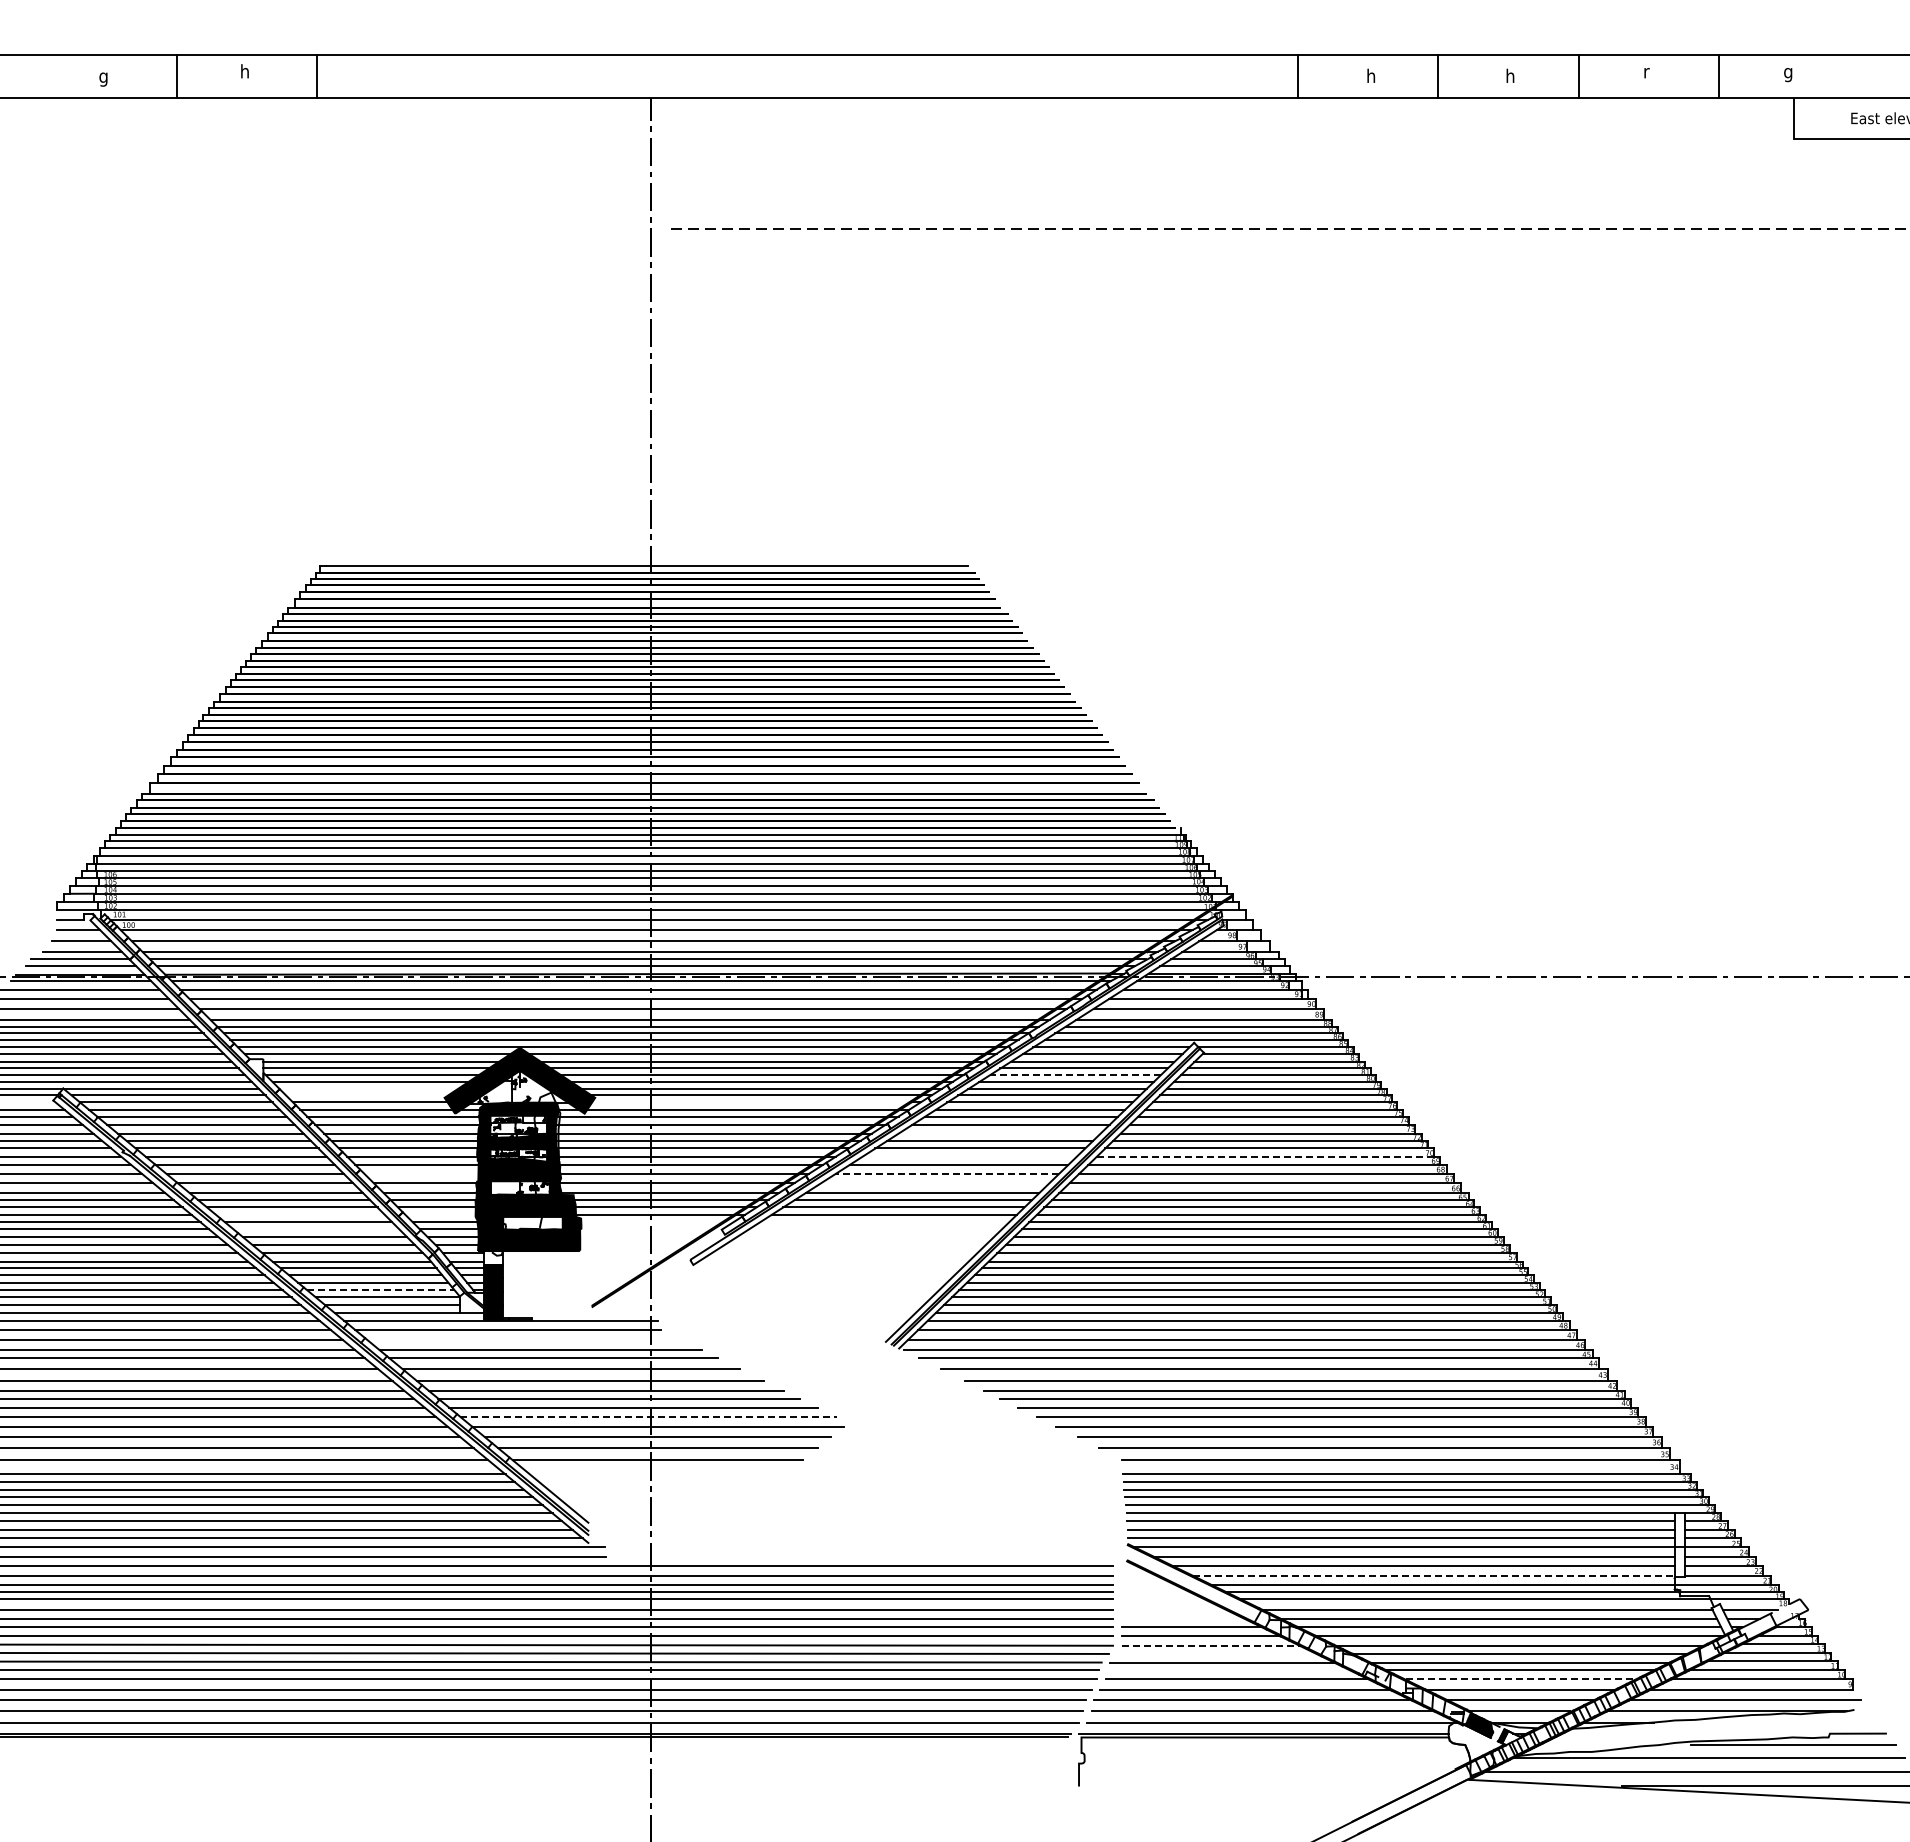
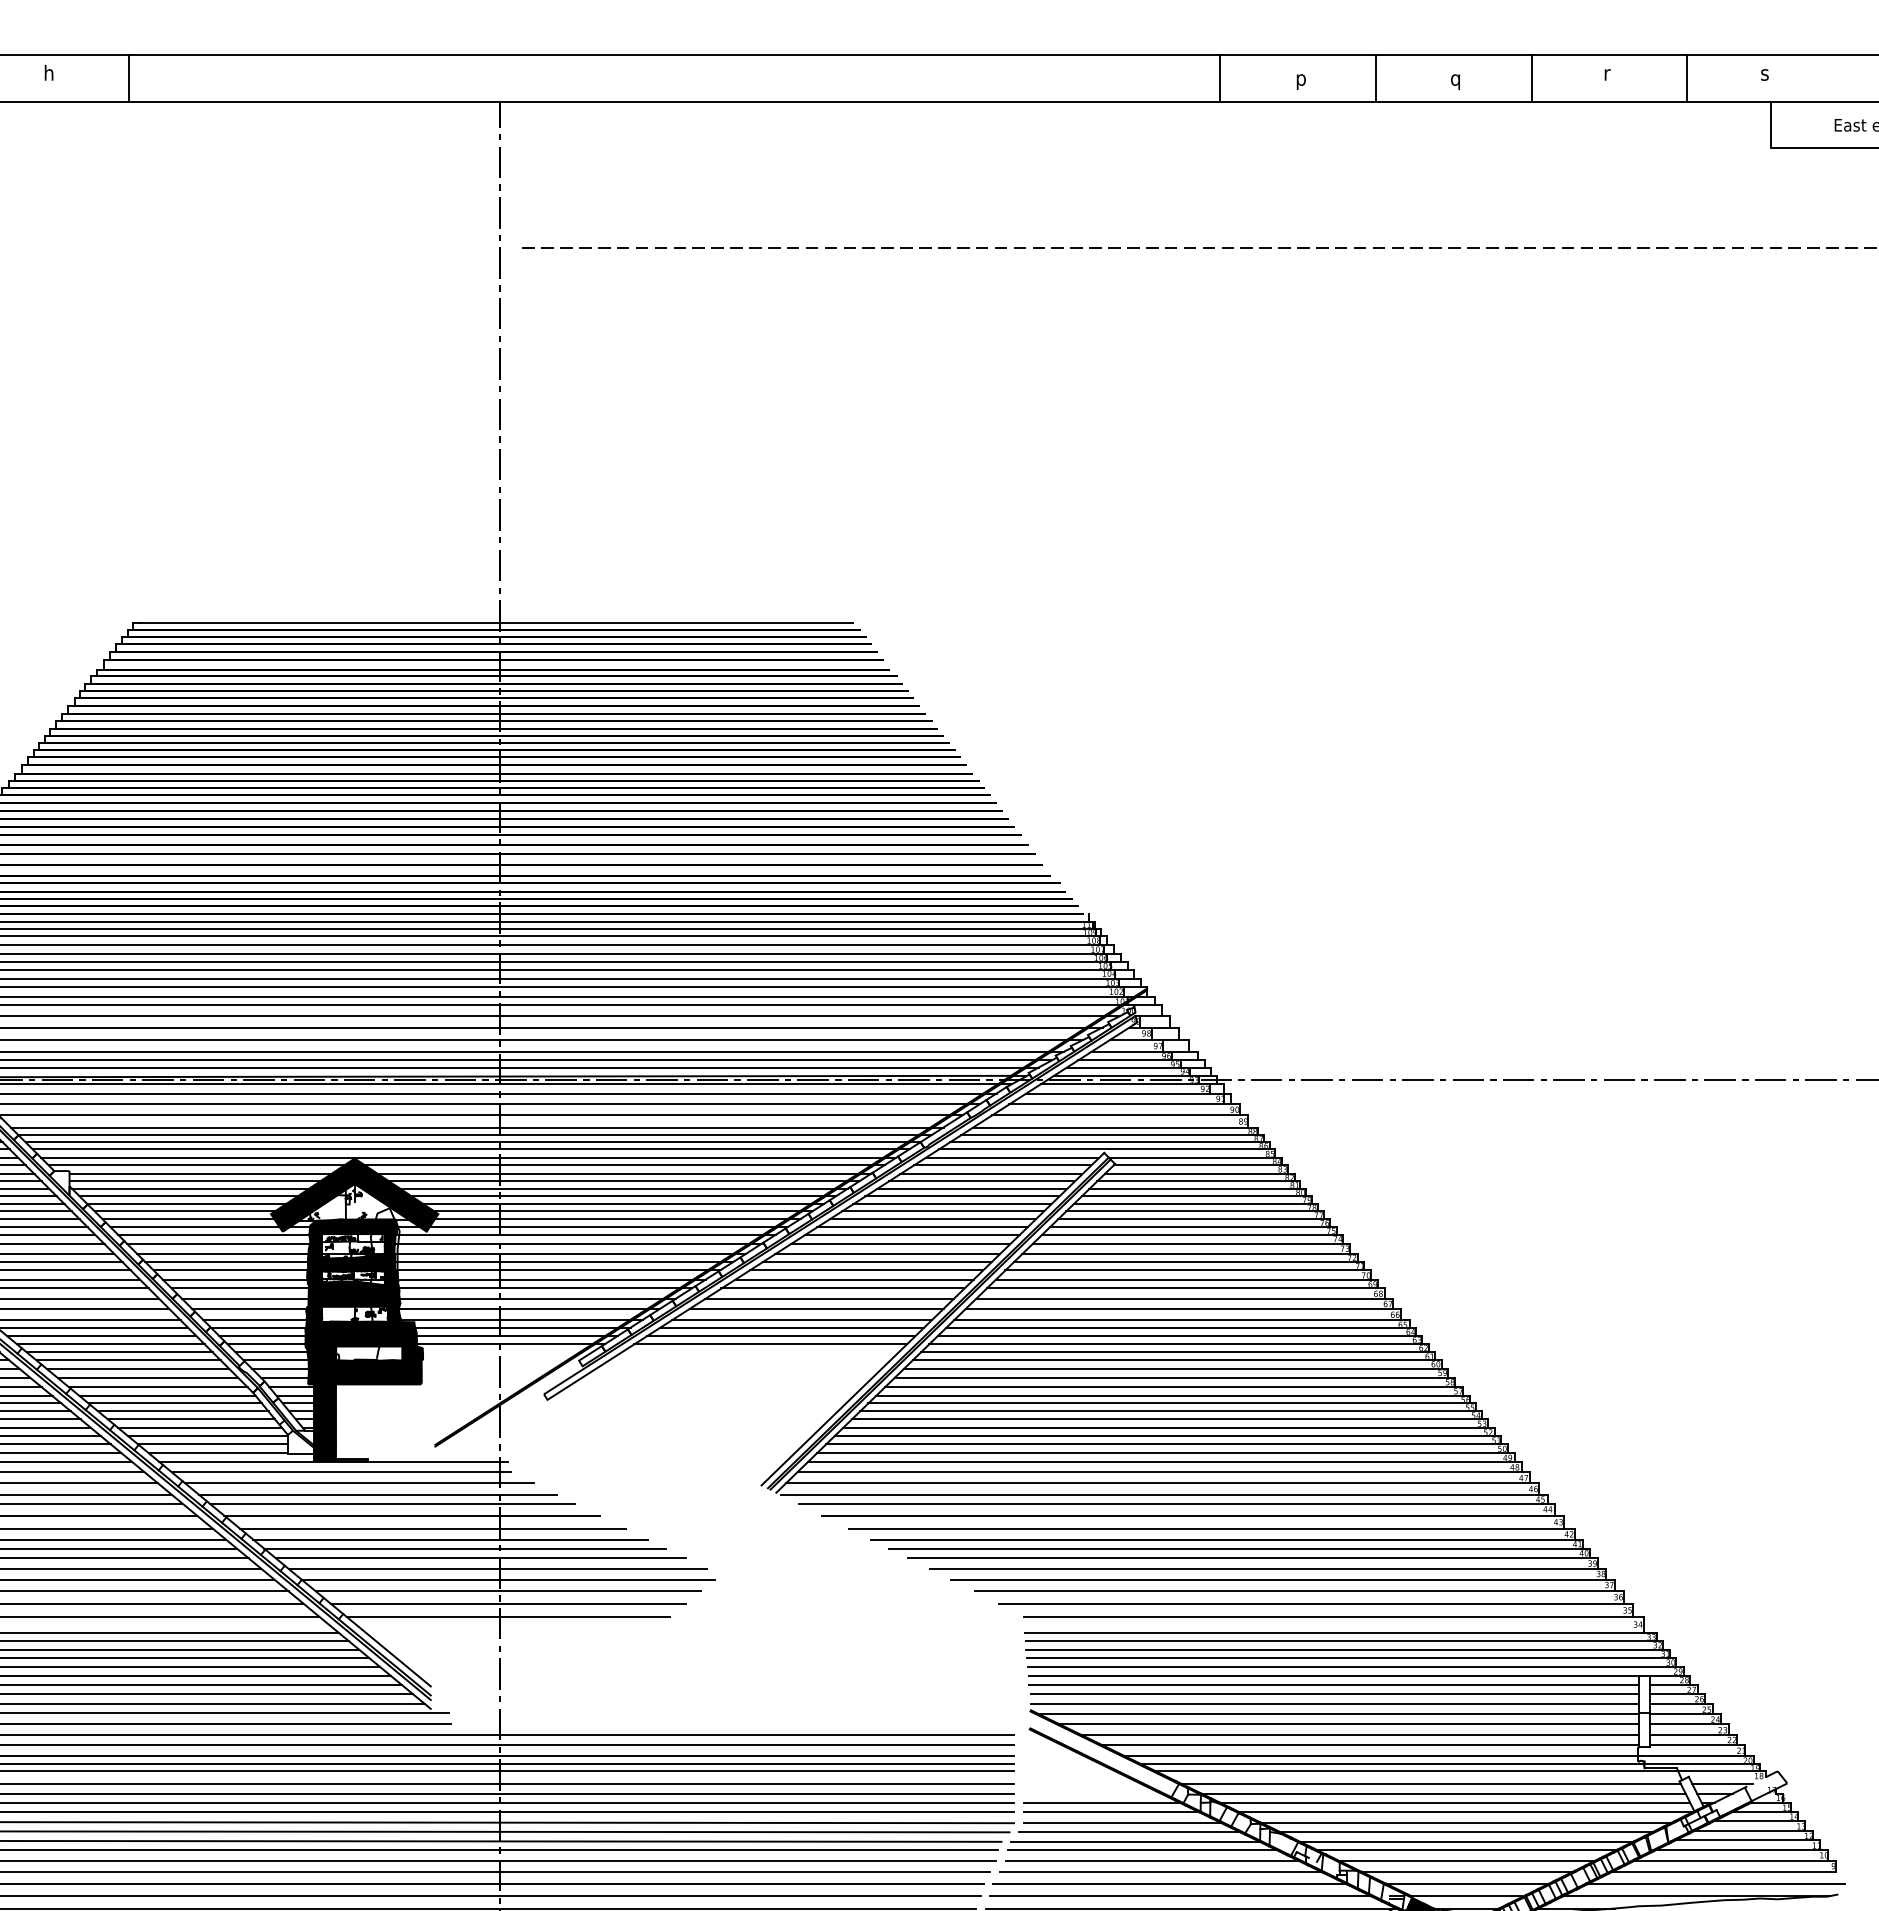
text: (1788, 75) -> (1764, 77), g -> s
text: (1371, 77) -> (1301, 79), h -> p
text: (1510, 77) -> (1455, 79), h -> q
line: (1074, 1075) -> (971, 1189), dashed -> solid
line: (368, 1088) -> (186, 1203), added
line: (366, 1095) -> (184, 1211), added
line: (750, 1102) -> (611, 1219), added
line: (999, 1133) -> (887, 1253), added
line: (969, 1156) -> (854, 1279), added
line: (1264, 1156) -> (1182, 1279), dashed -> solid
line: (421, 1174) -> (245, 1299), added
line: (946, 1174) -> (828, 1299), dashed -> solid
line: (935, 1182) -> (816, 1308), added
line: (300, 1214) -> (110, 1343), added
line: (440, 1214) -> (266, 1343), added
line: (316, 1229) -> (128, 1360), added
fill: (493, 1257) -> (325, 1391), added
line: (380, 1290) -> (199, 1428), dashed -> solid
line: (524, 1340) -> (359, 1483), added
line: (649, 1416) -> (498, 1568), dashed -> solid
line: (1434, 1575) -> (1371, 1745), dashed -> solid
line: (1211, 1645) -> (1123, 1822), dashed -> solid
line: (1216, 1653) -> (1129, 1831), added
line: (1227, 1669) -> (1141, 1849), added
line: (1520, 1679) -> (1467, 1860), dashed -> solid

